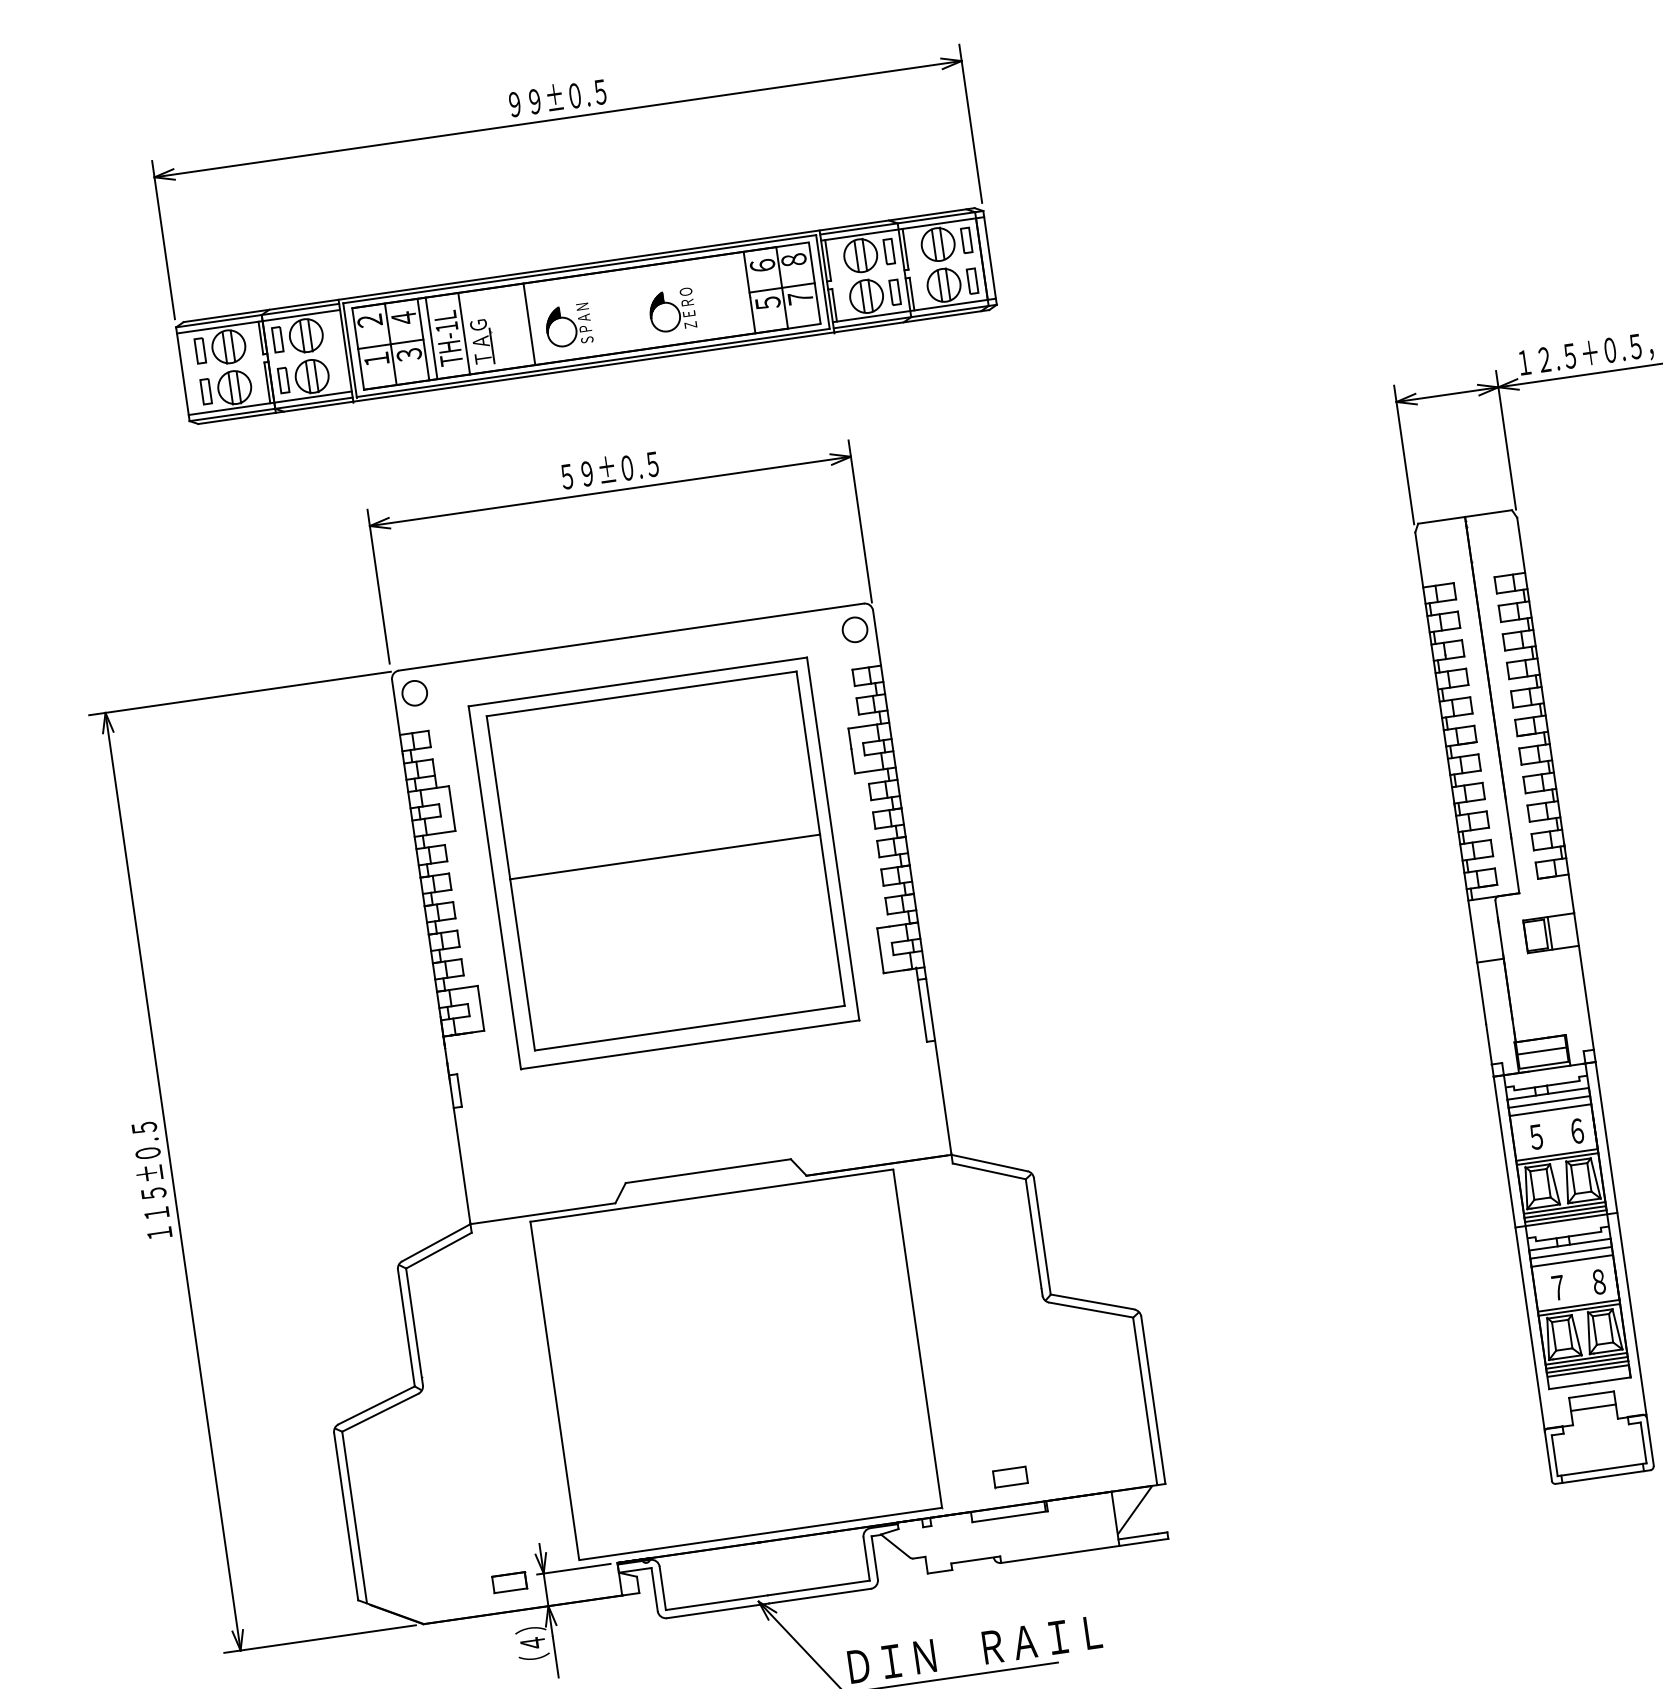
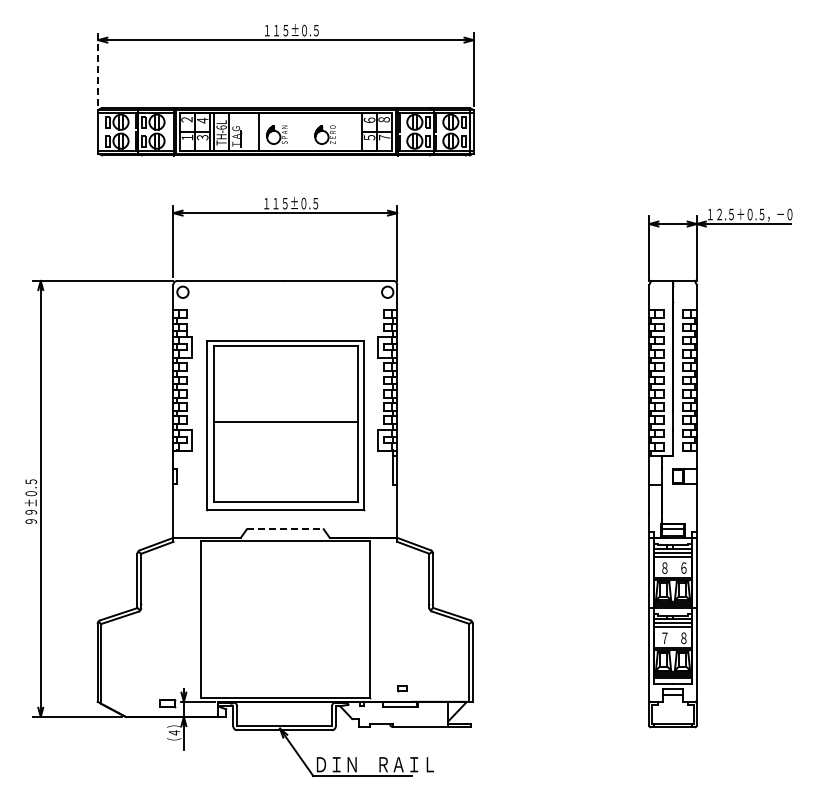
text: (567, 96) -> (291, 30), ９９±０.５ -> １１５±０.５
line: (164, 240) -> (98, 69), solid -> dashed
text: (446, 326) -> (221, 127), TH-1L -> TH-6L
text: (620, 468) -> (291, 203), ５９±０.５ -> １１５±０.５
part: (664, 864) -> (285, 425), moved
text: (1535, 1135) -> (664, 567), ５ -> ８
line: (708, 1171) -> (285, 529), solid -> dashed
text: (150, 1179) -> (30, 496), １１５±０.５ -> ９９±０.５
part: (1009, 1477) -> (402, 688), size x0.6

